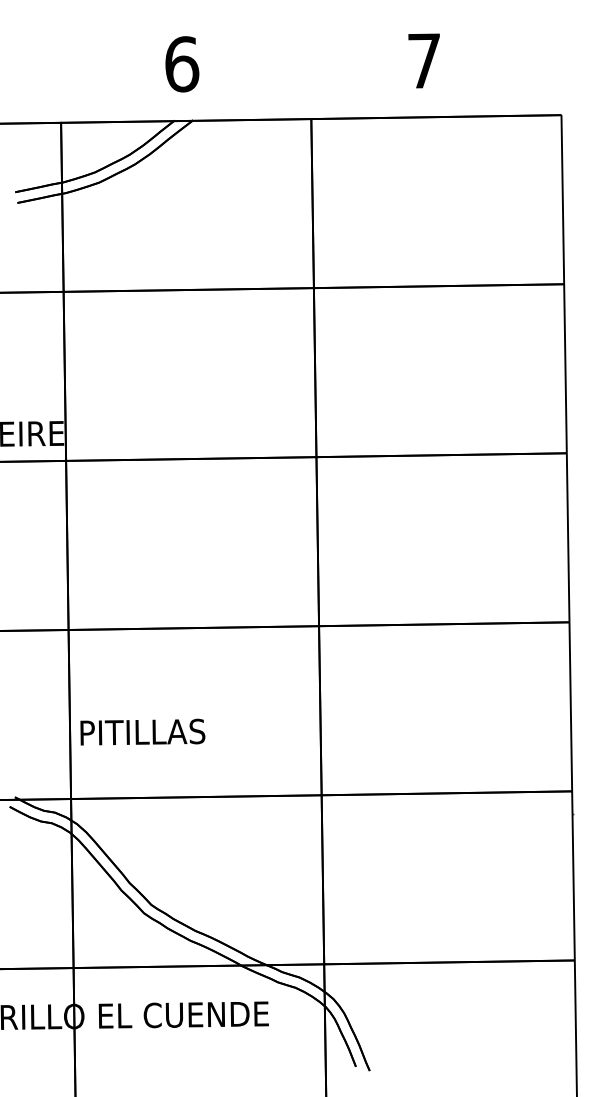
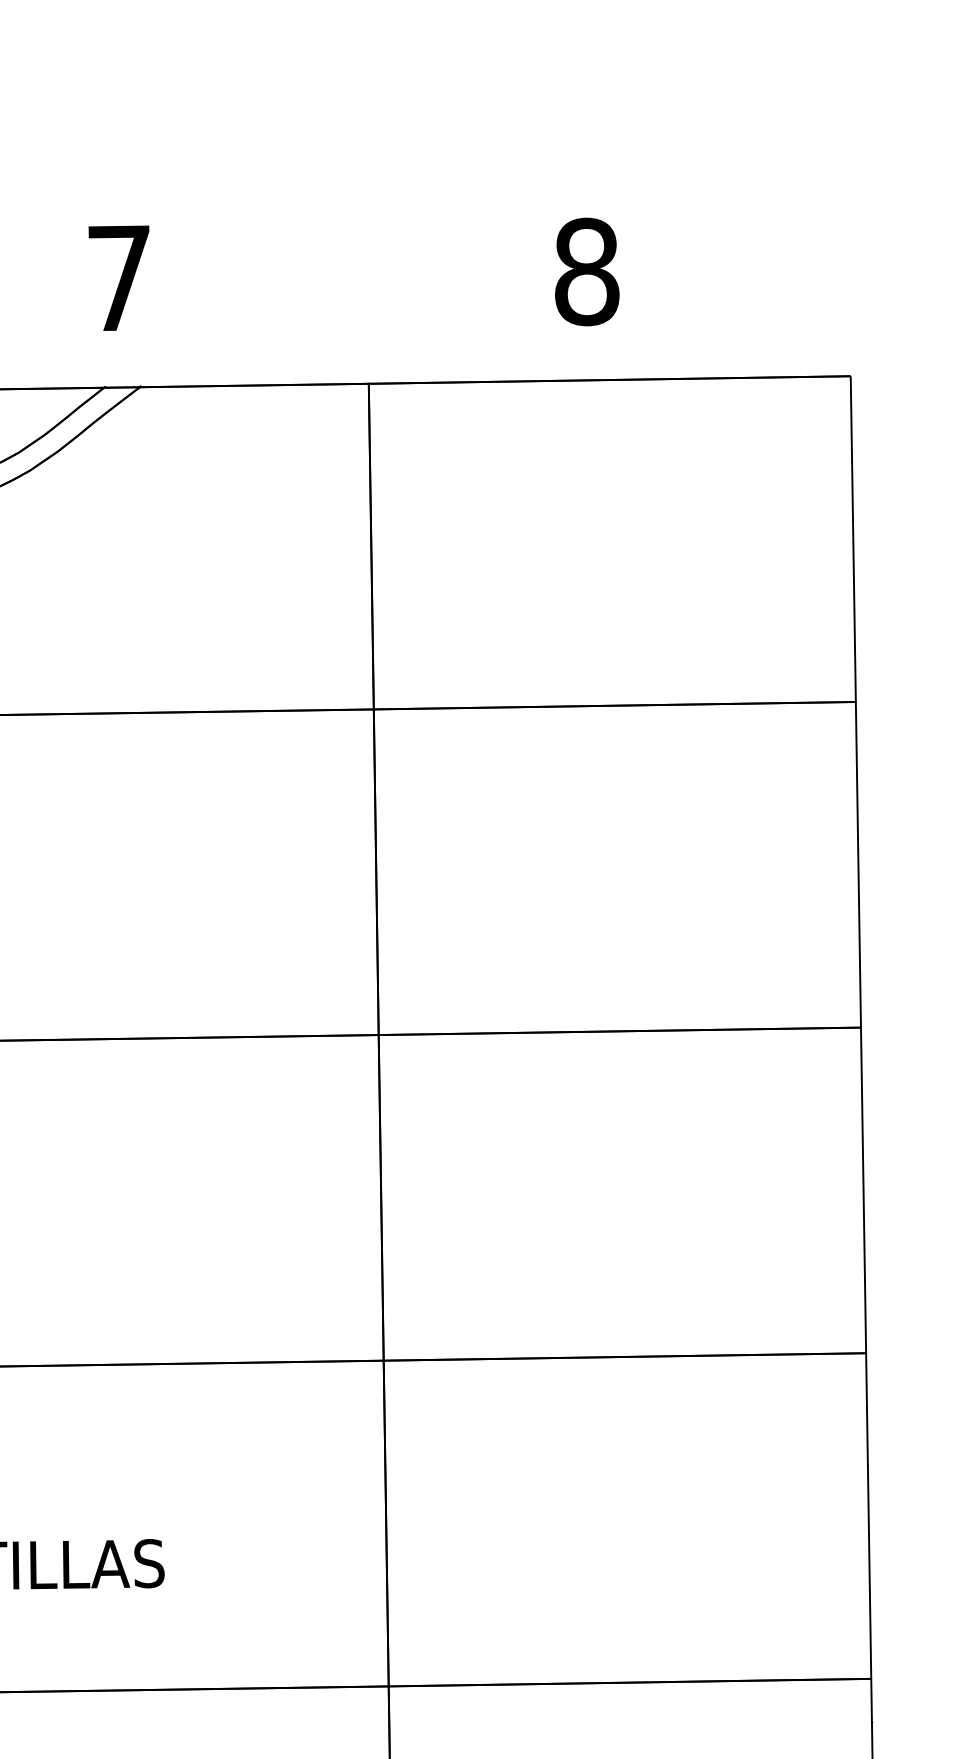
text: (424, 60) -> (586, 270), 7 -> 8
text: (182, 64) -> (120, 278), 6 -> 7

